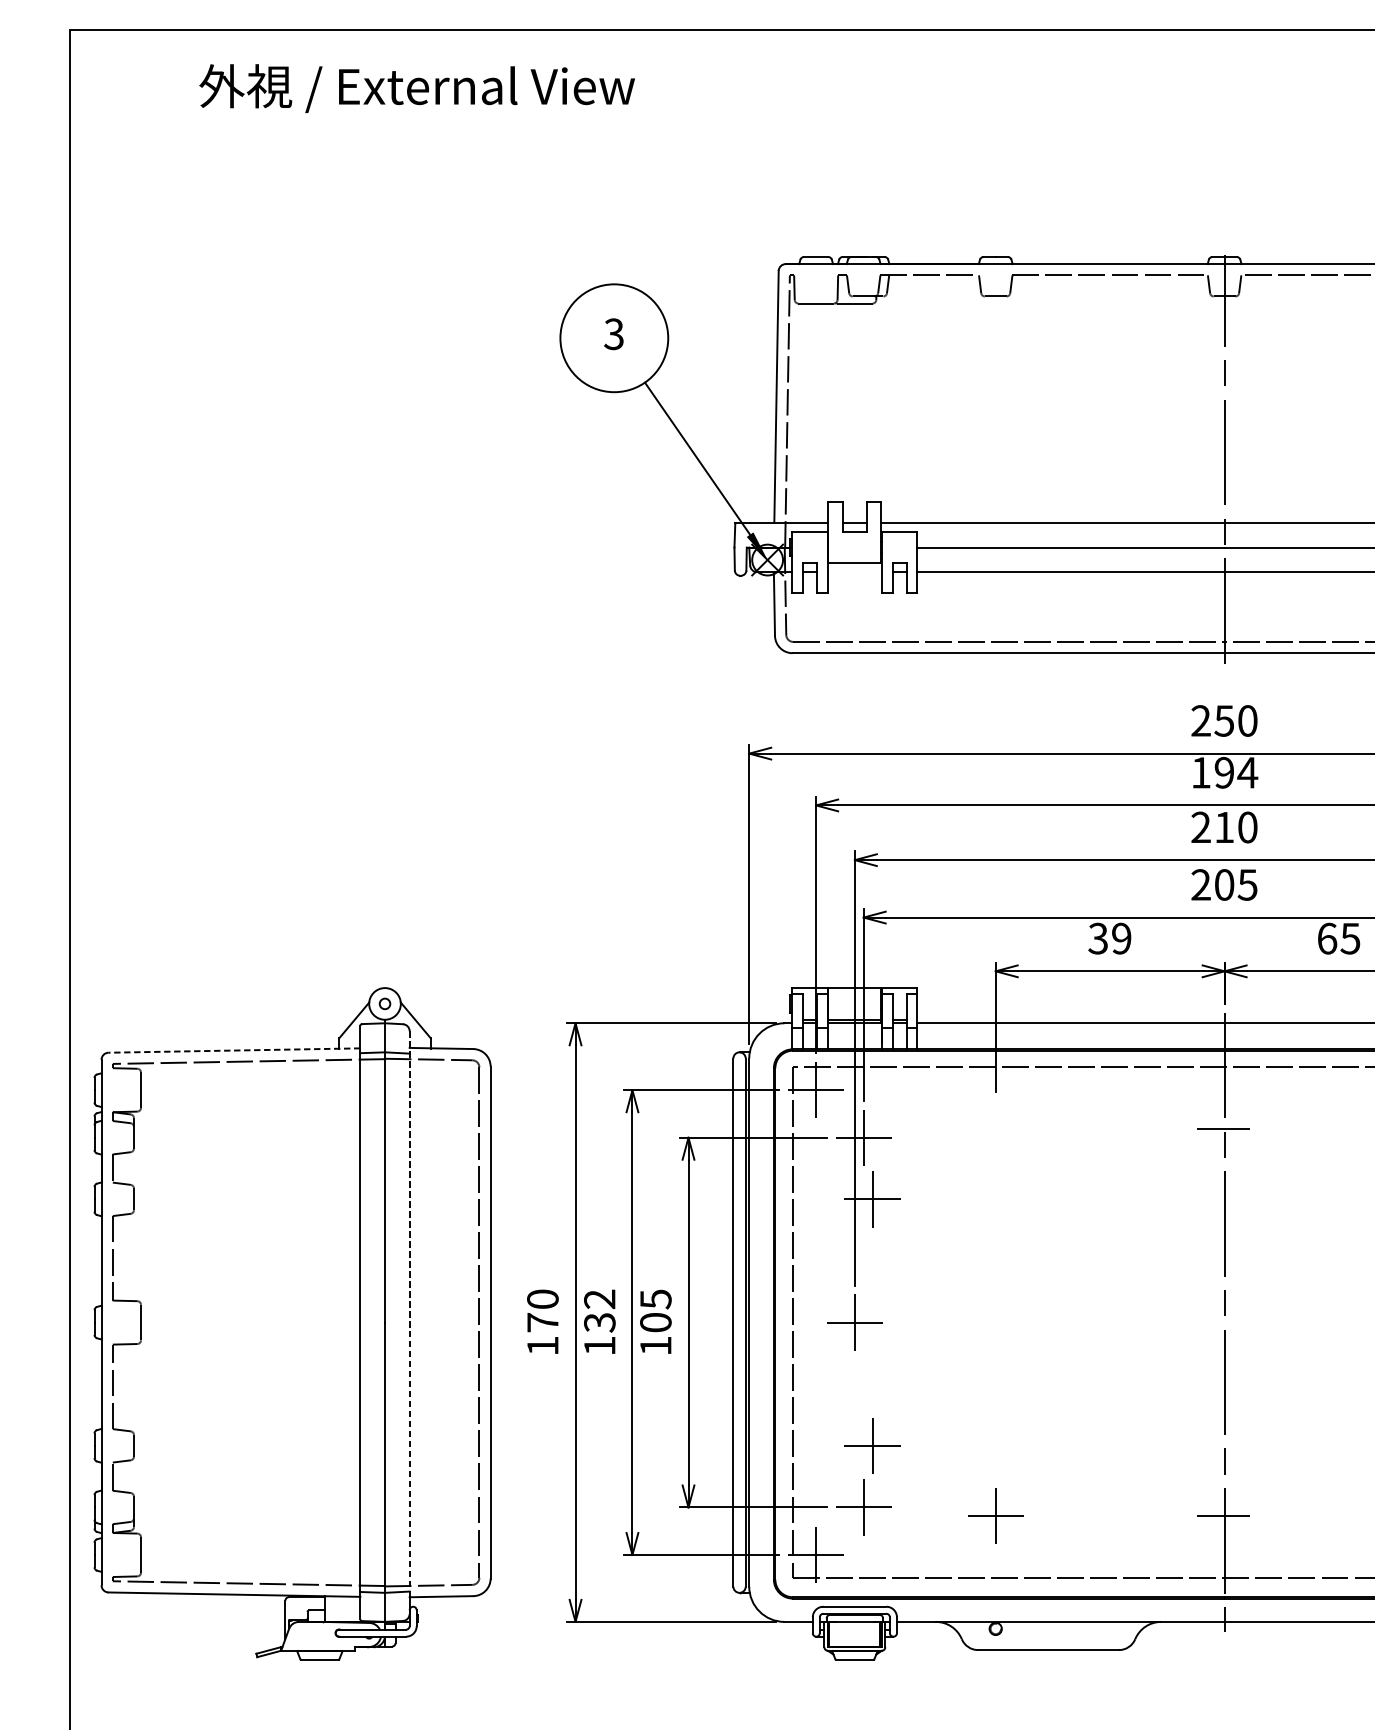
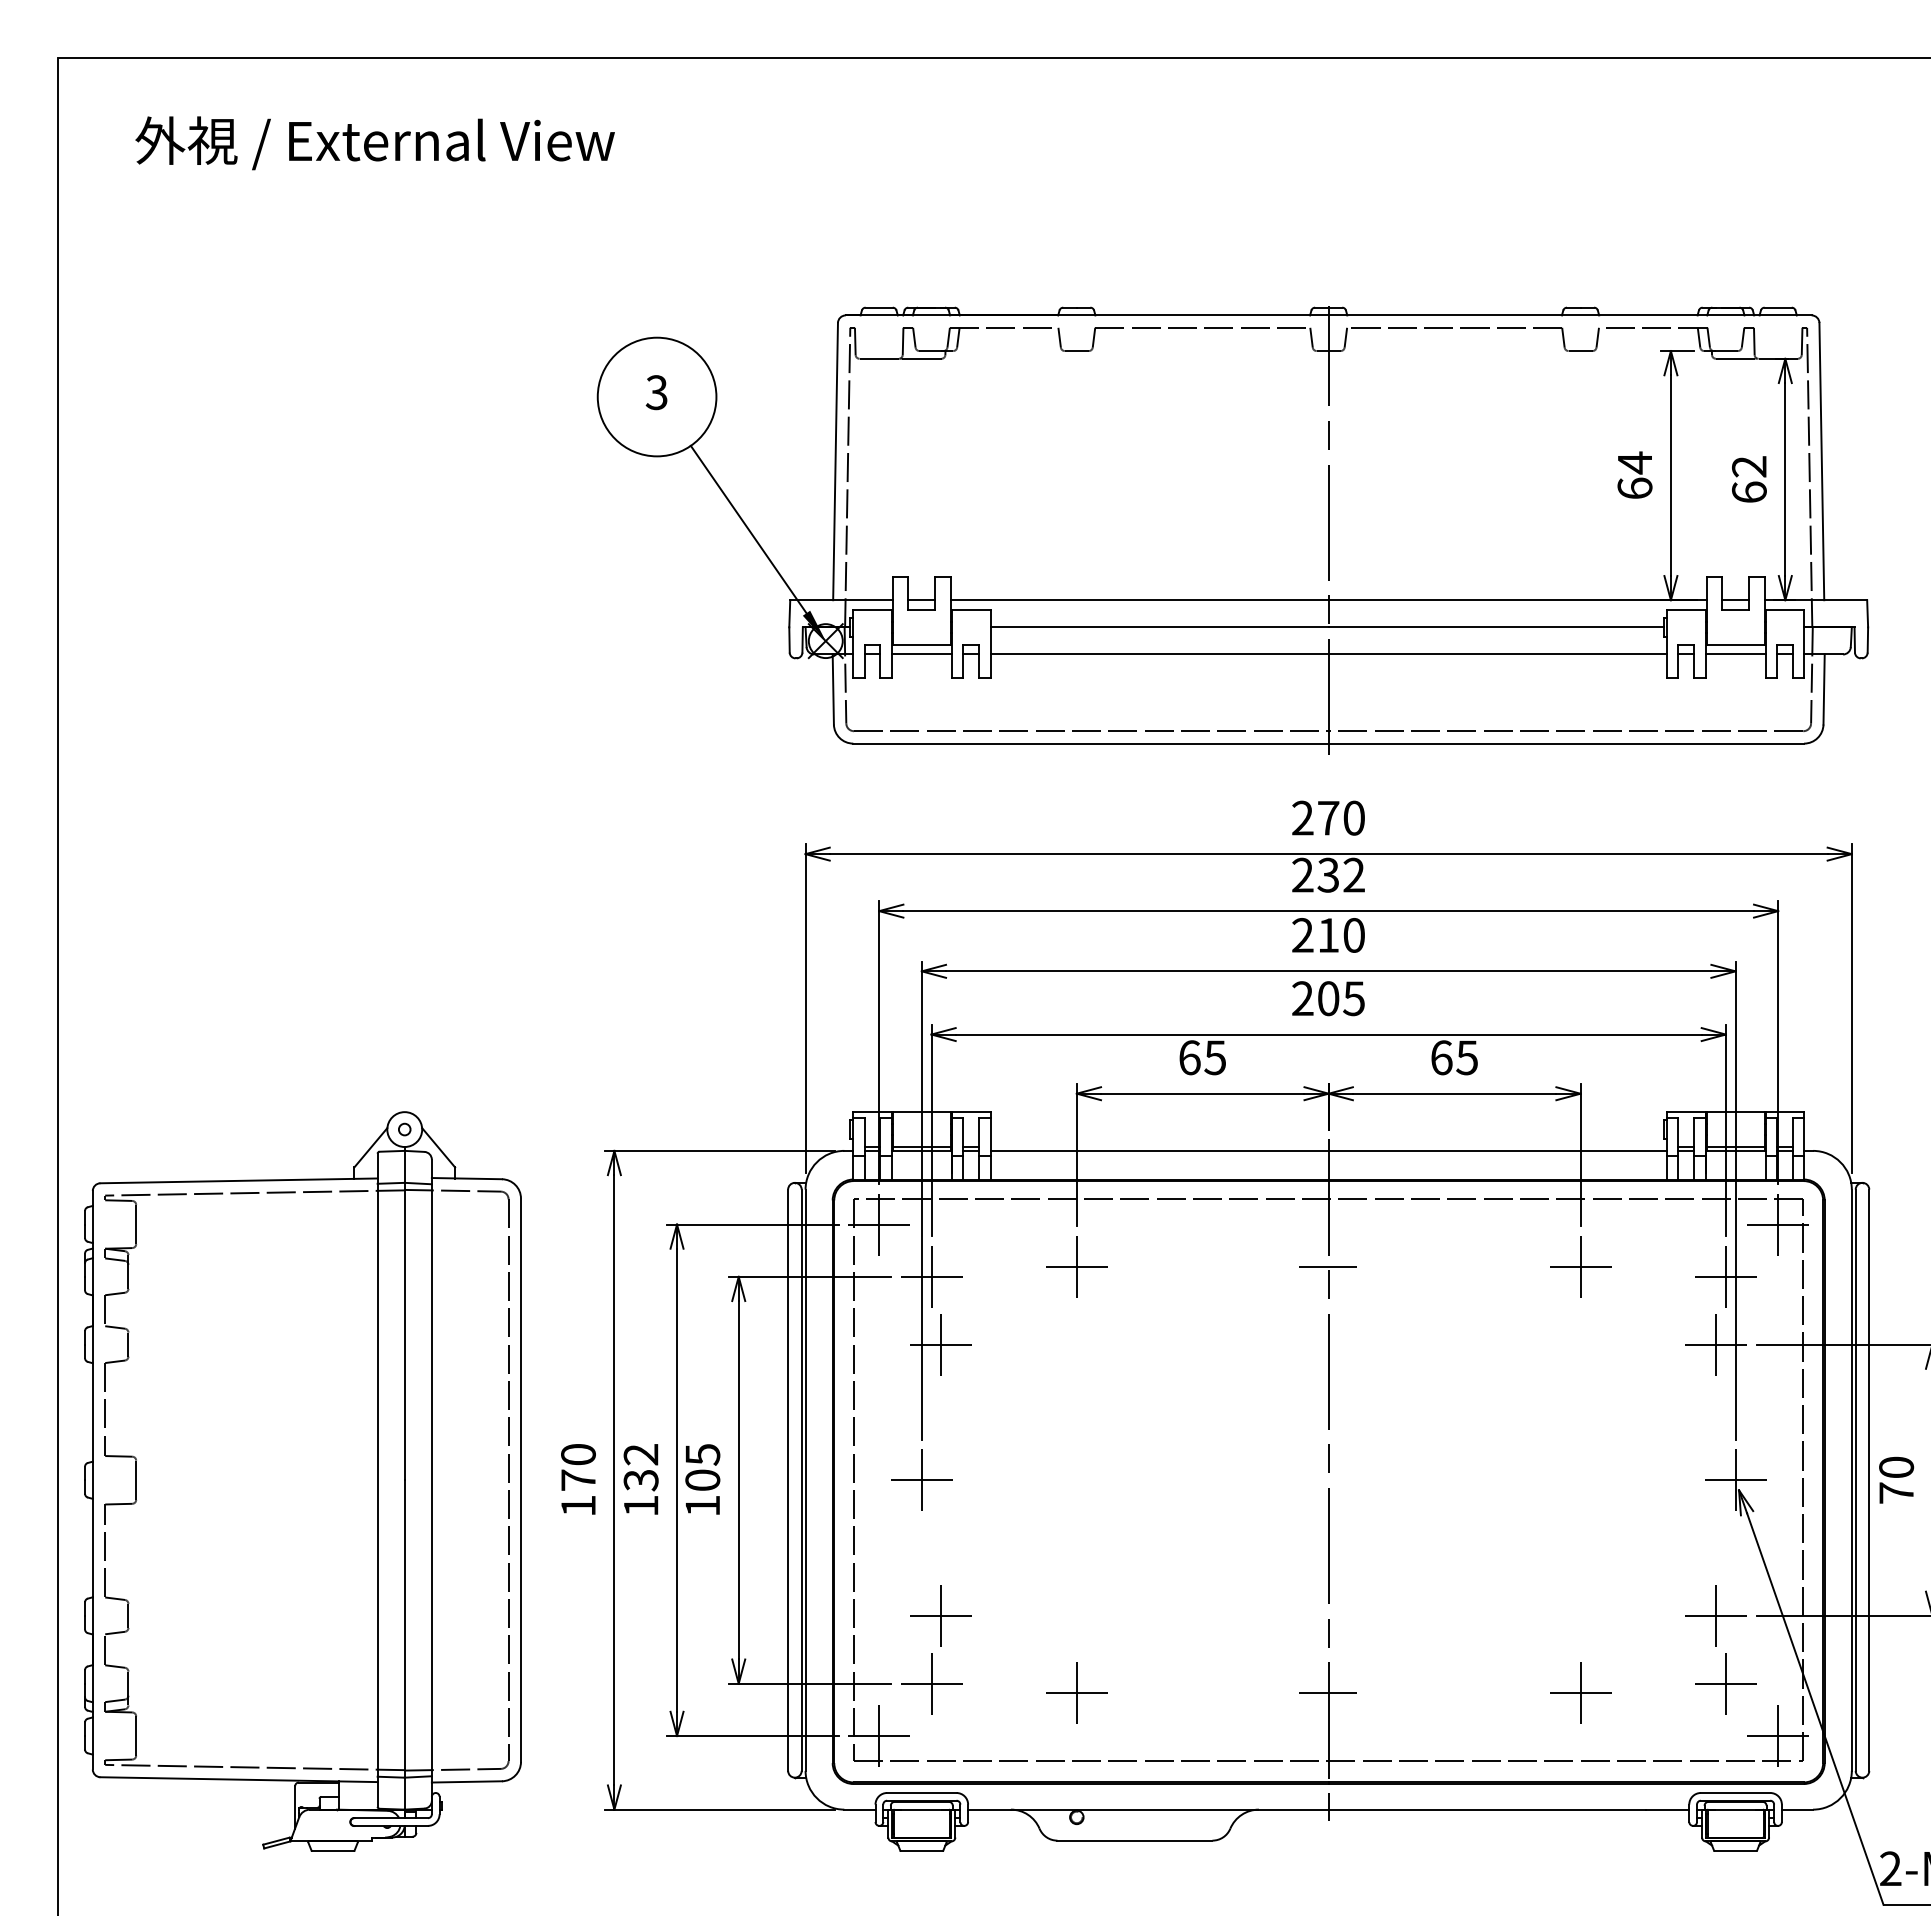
text: (416, 88) -> (374, 143), moved
line: (854, 572) -> (921, 654), added
text: (1224, 721) -> (1328, 818), 250 -> 270
text: (1224, 772) -> (1328, 874), 194 -> 232
text: (1109, 938) -> (1201, 1057), 39 -> 65
line: (234, 1050) -> (239, 1180), dashed -> solid
part: (995, 1128) -> (1076, 1266), added
line: (409, 1314) -> (431, 1471), dashed -> solid

